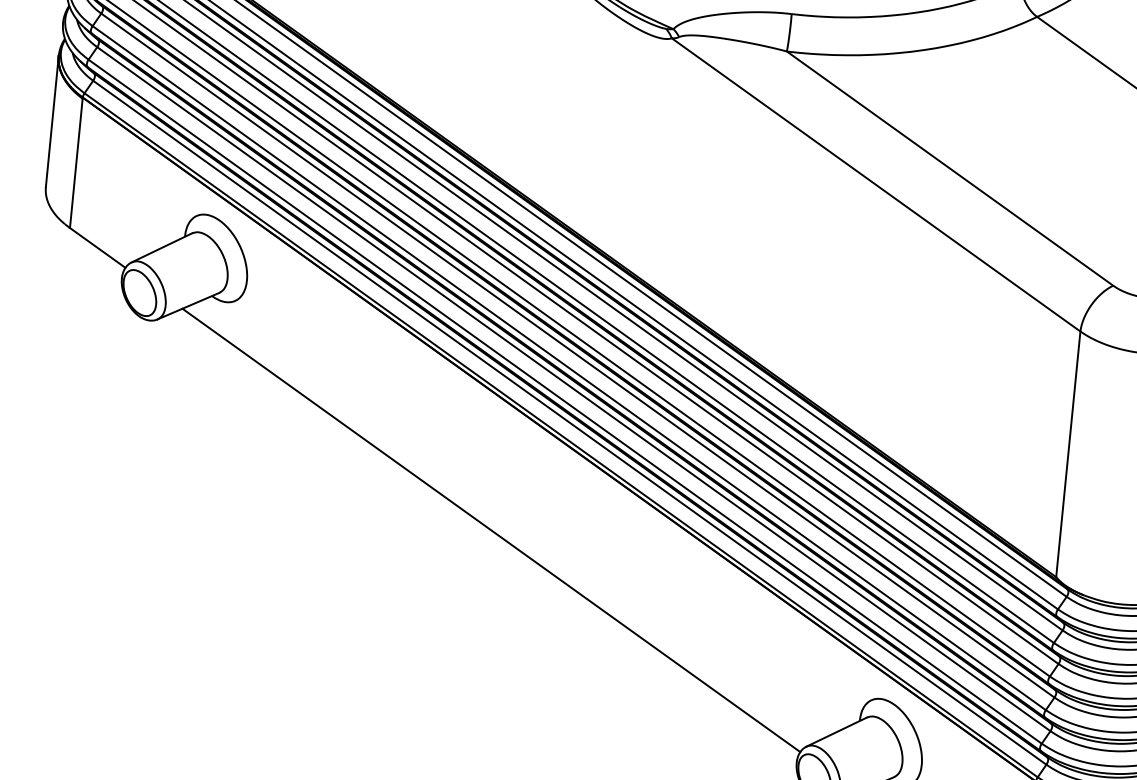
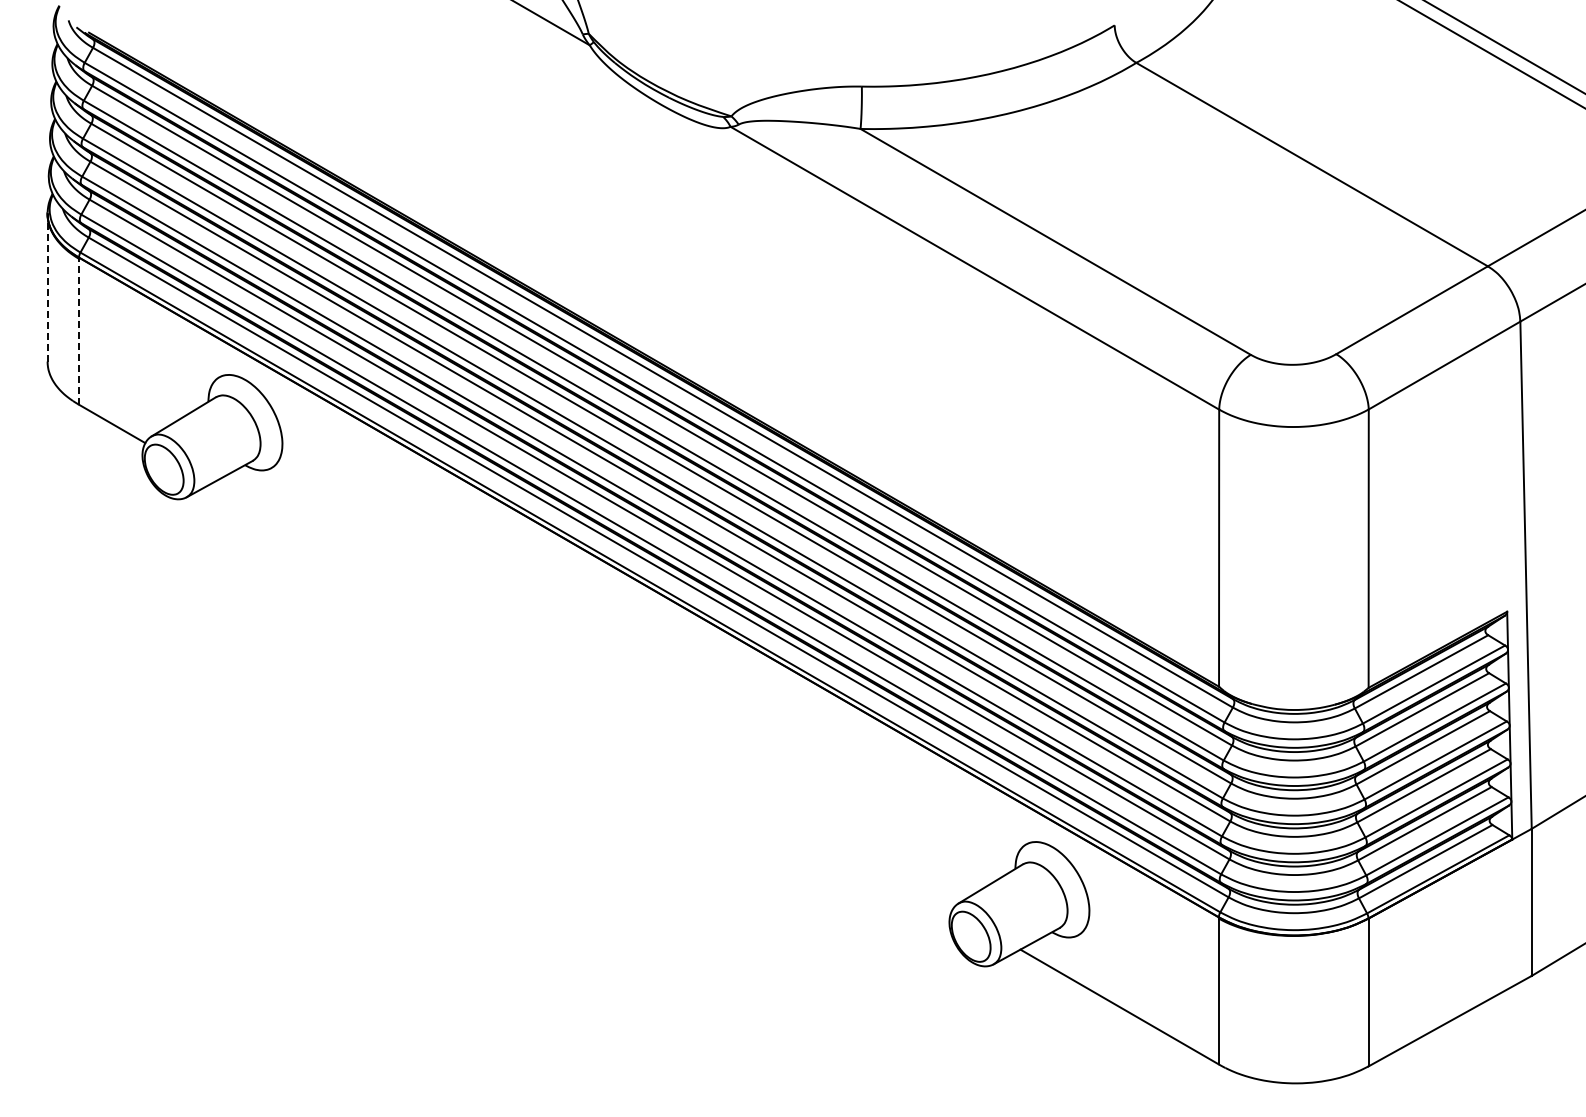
line: (52, 121) -> (47, 287), solid -> dashed
line: (75, 163) -> (78, 331), solid -> dashed
line: (491, 530) -> (582, 696), removed

